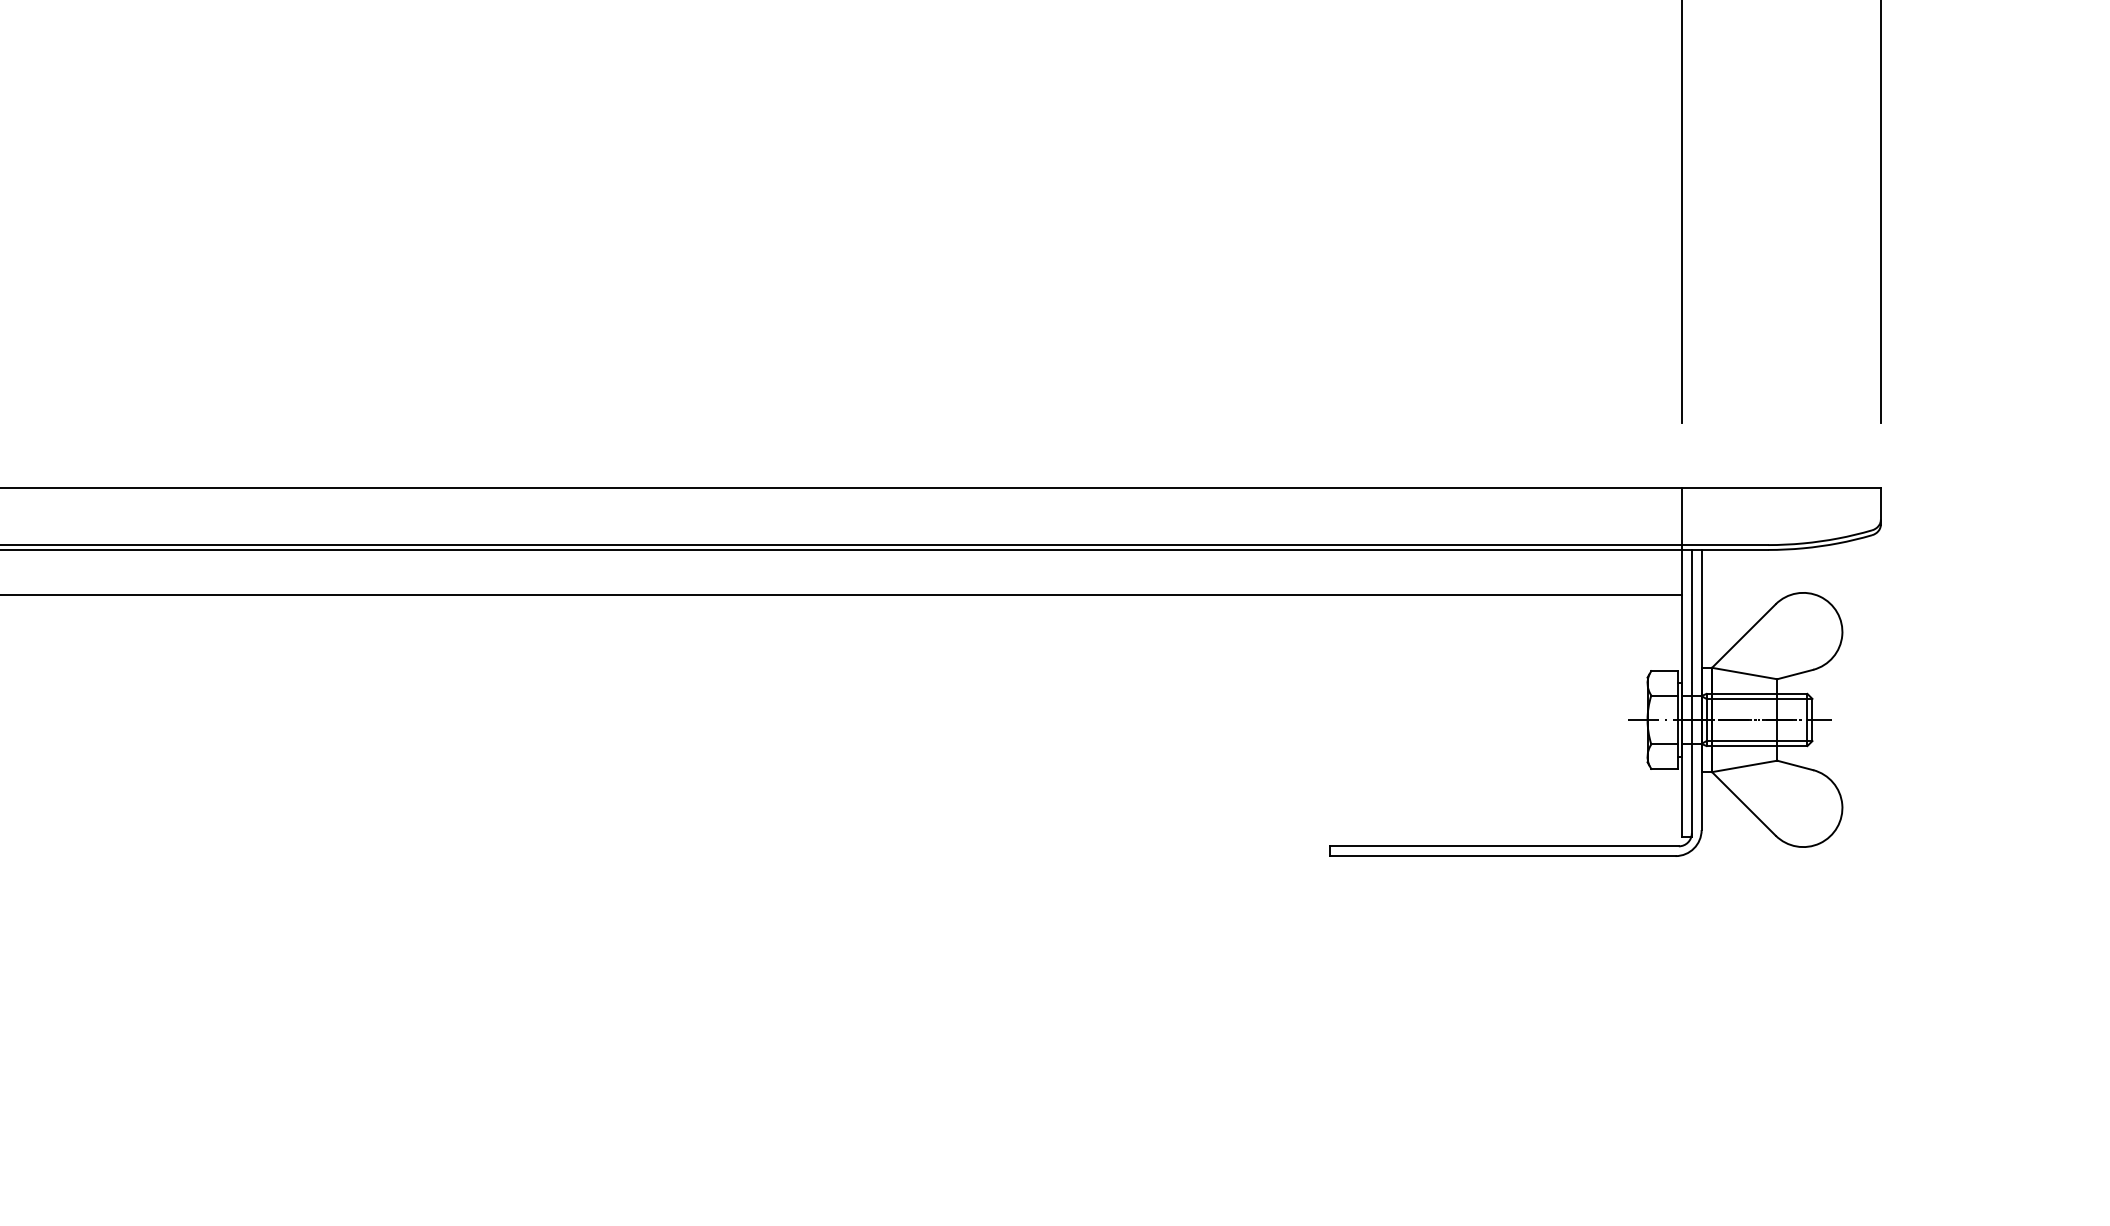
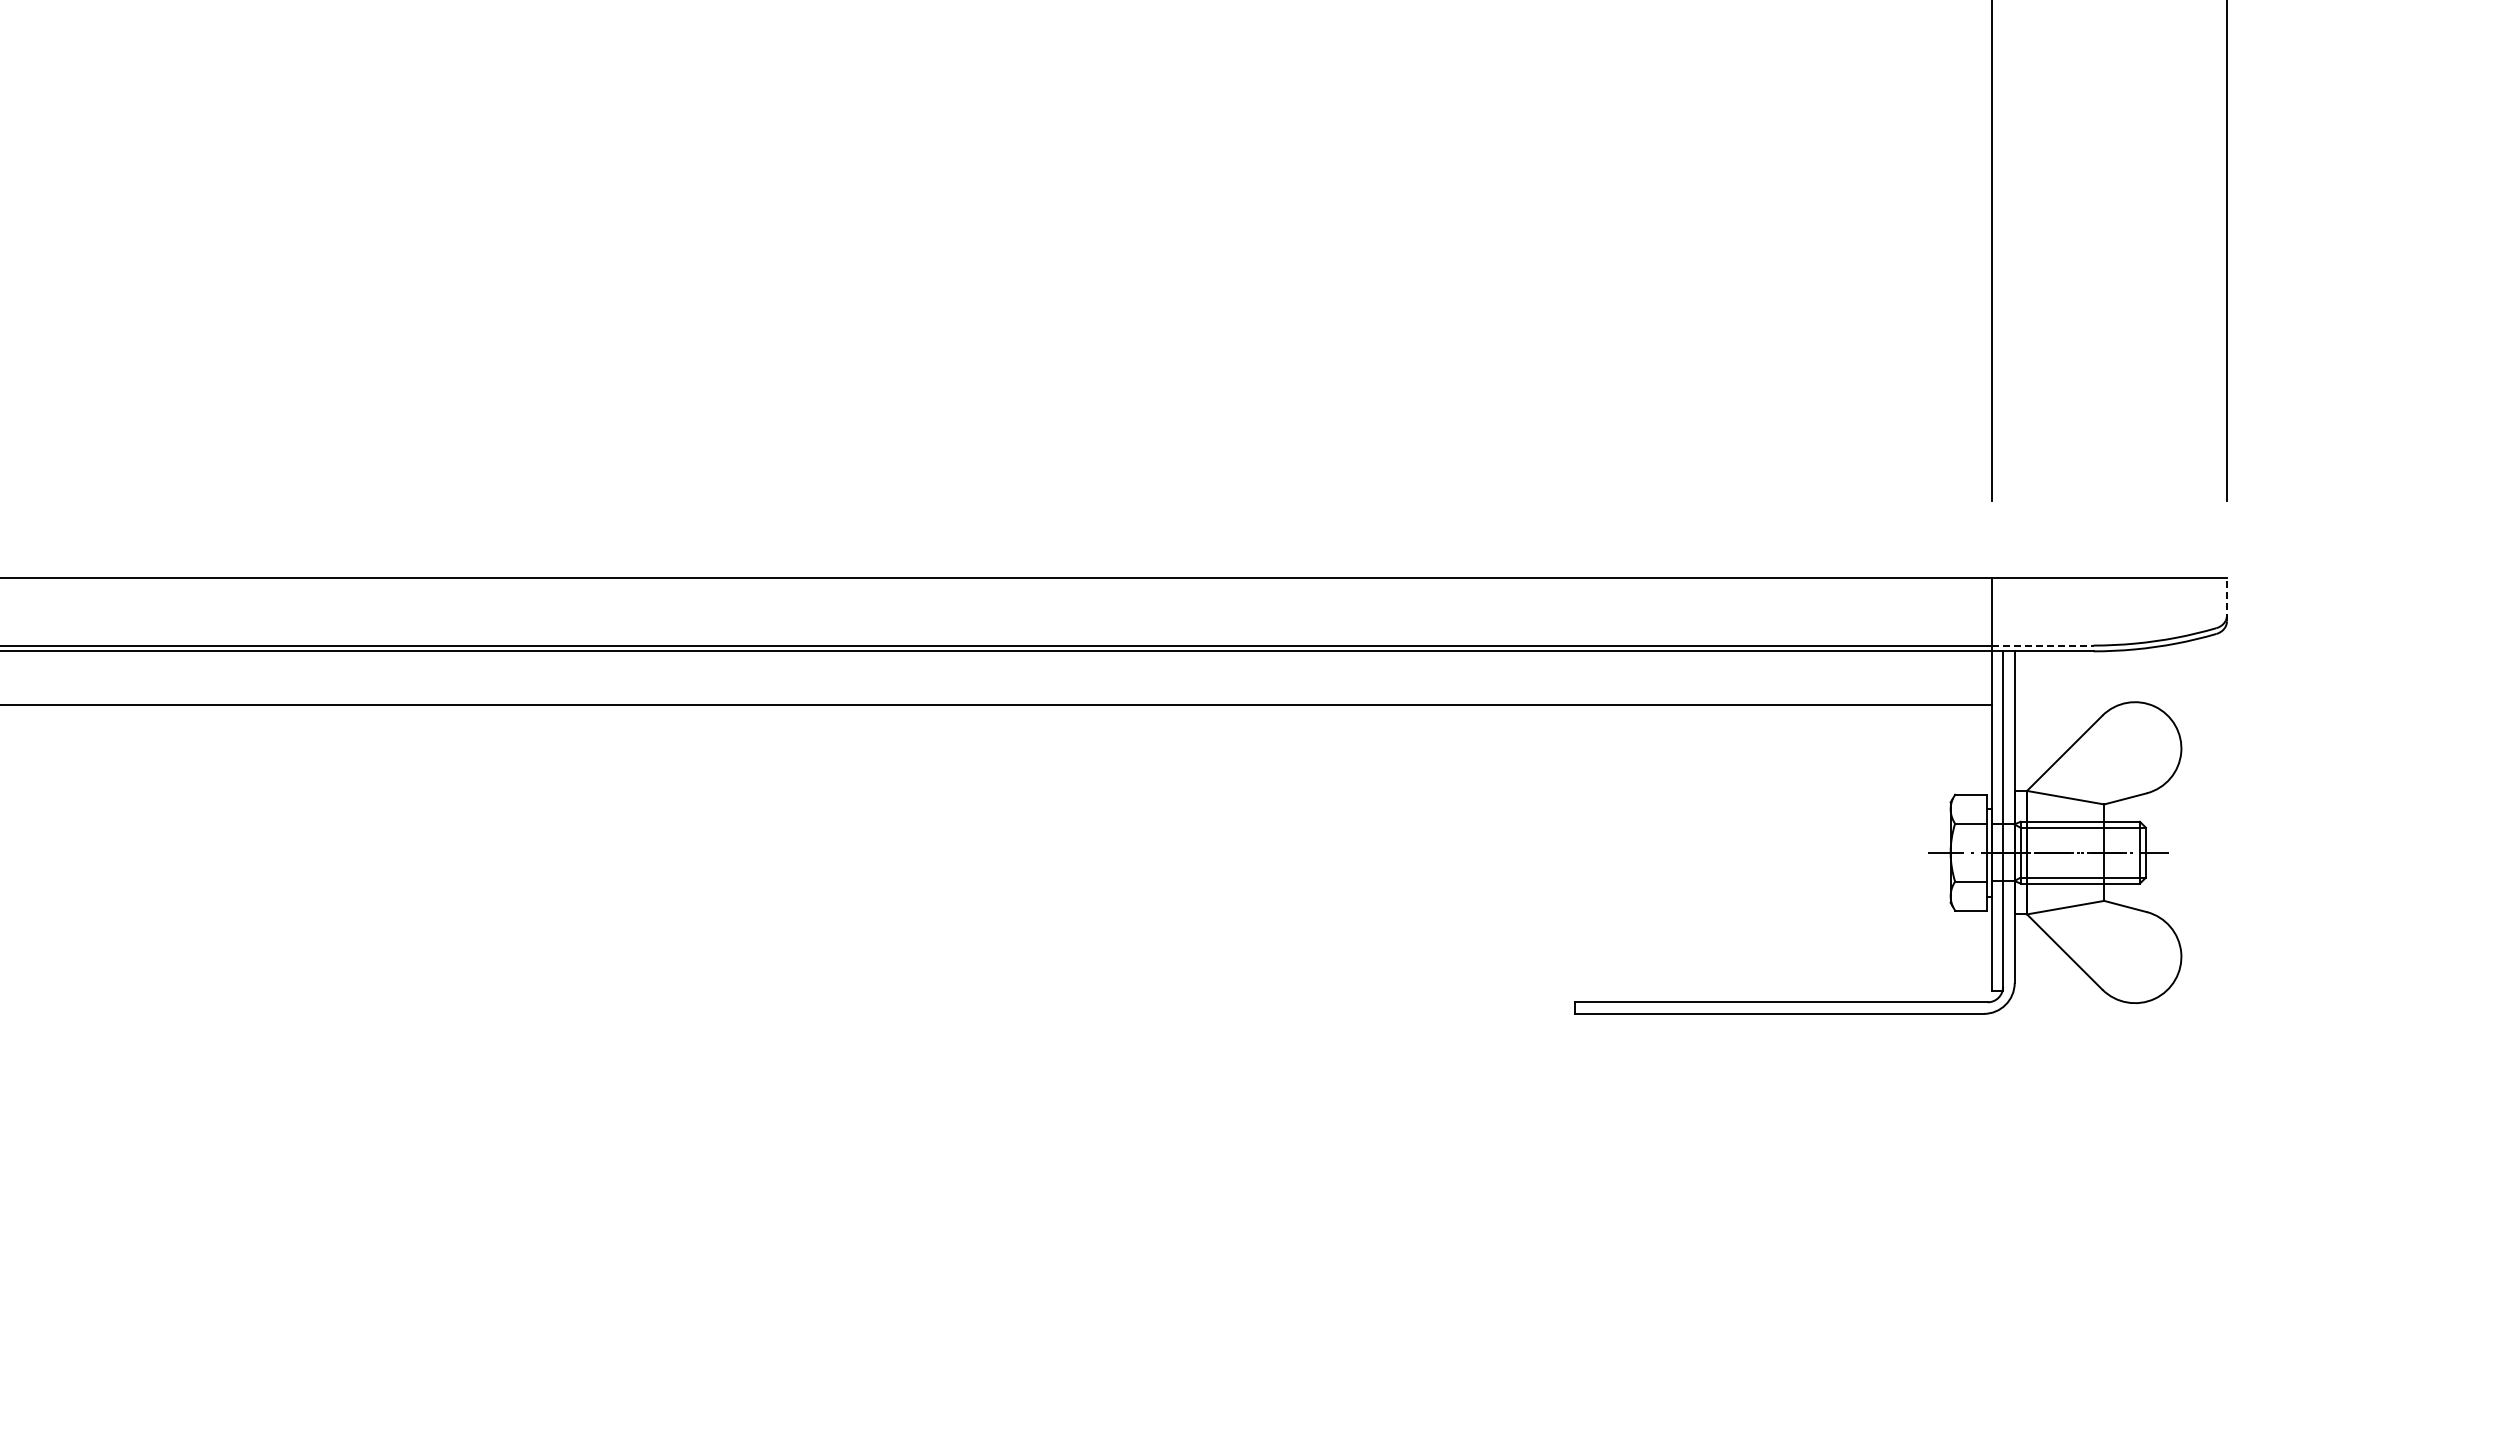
line: (1880, 506) -> (2226, 599), solid -> dashed
line: (1725, 545) -> (2042, 645), solid -> dashed

